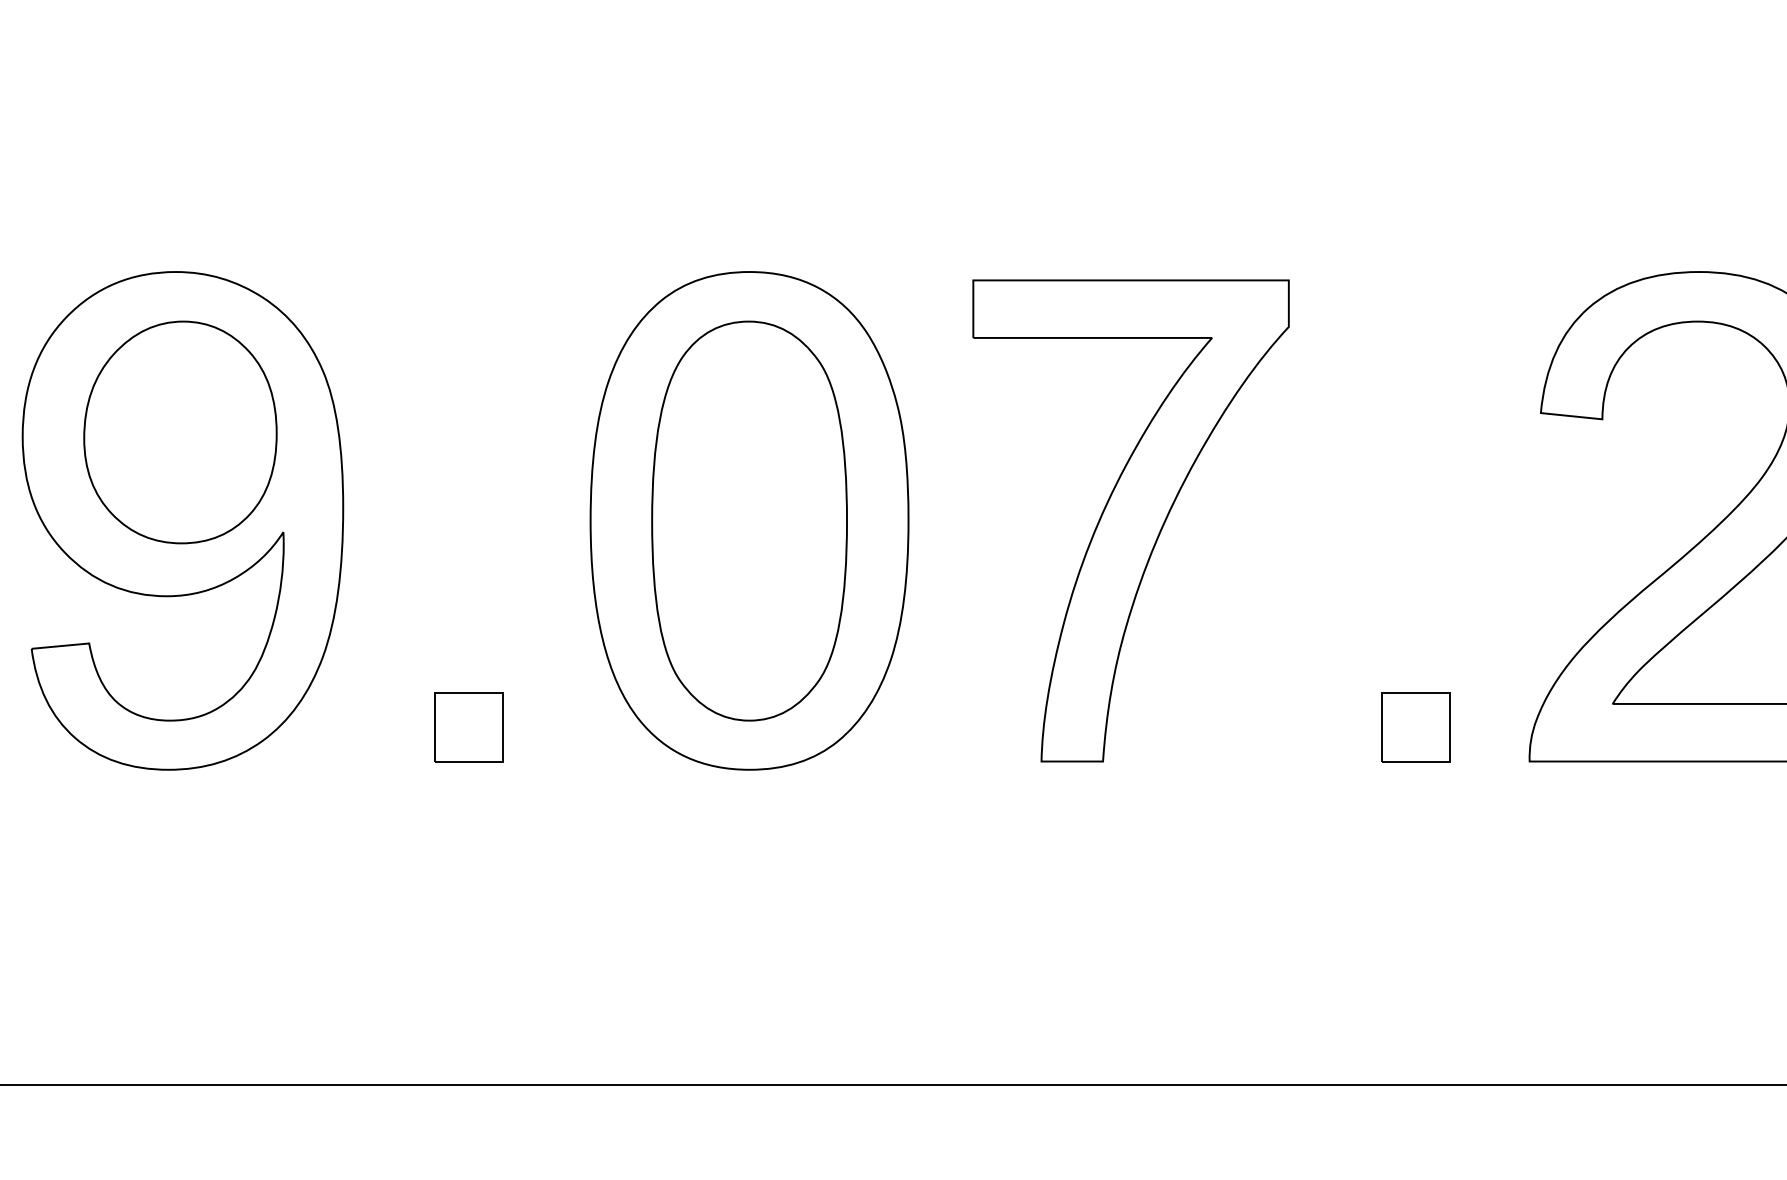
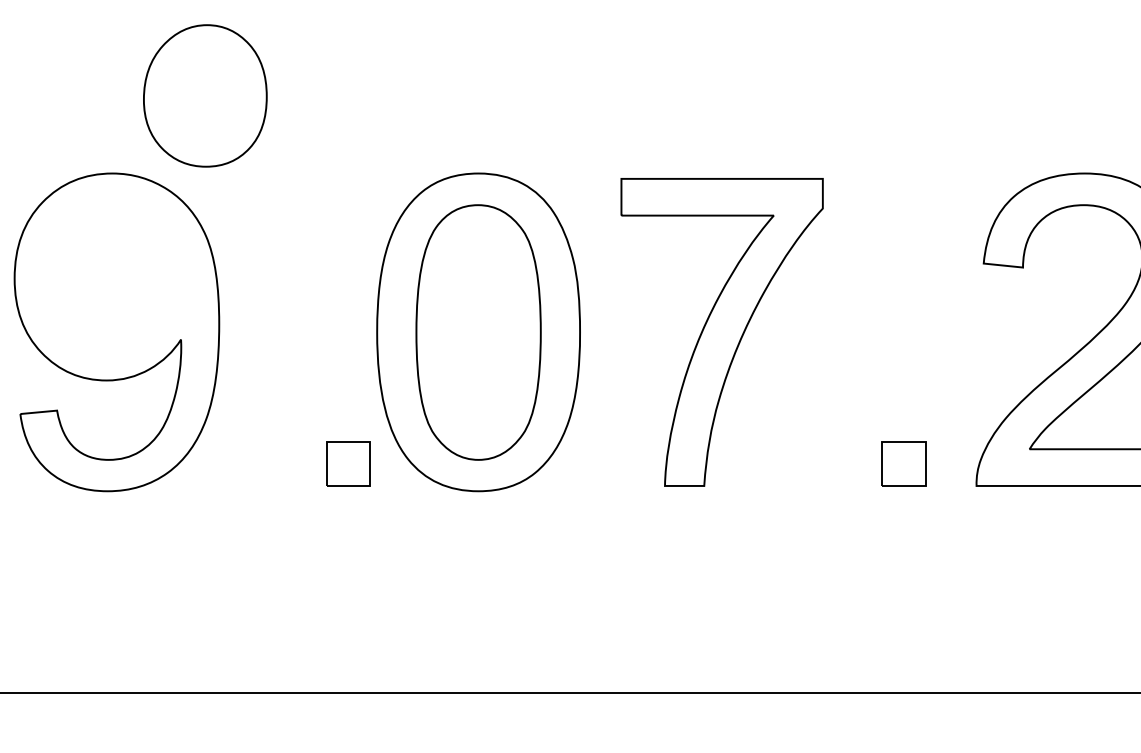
part: (180, 431) -> (205, 95), moved
part: (468, 726) -> (348, 463), moved

